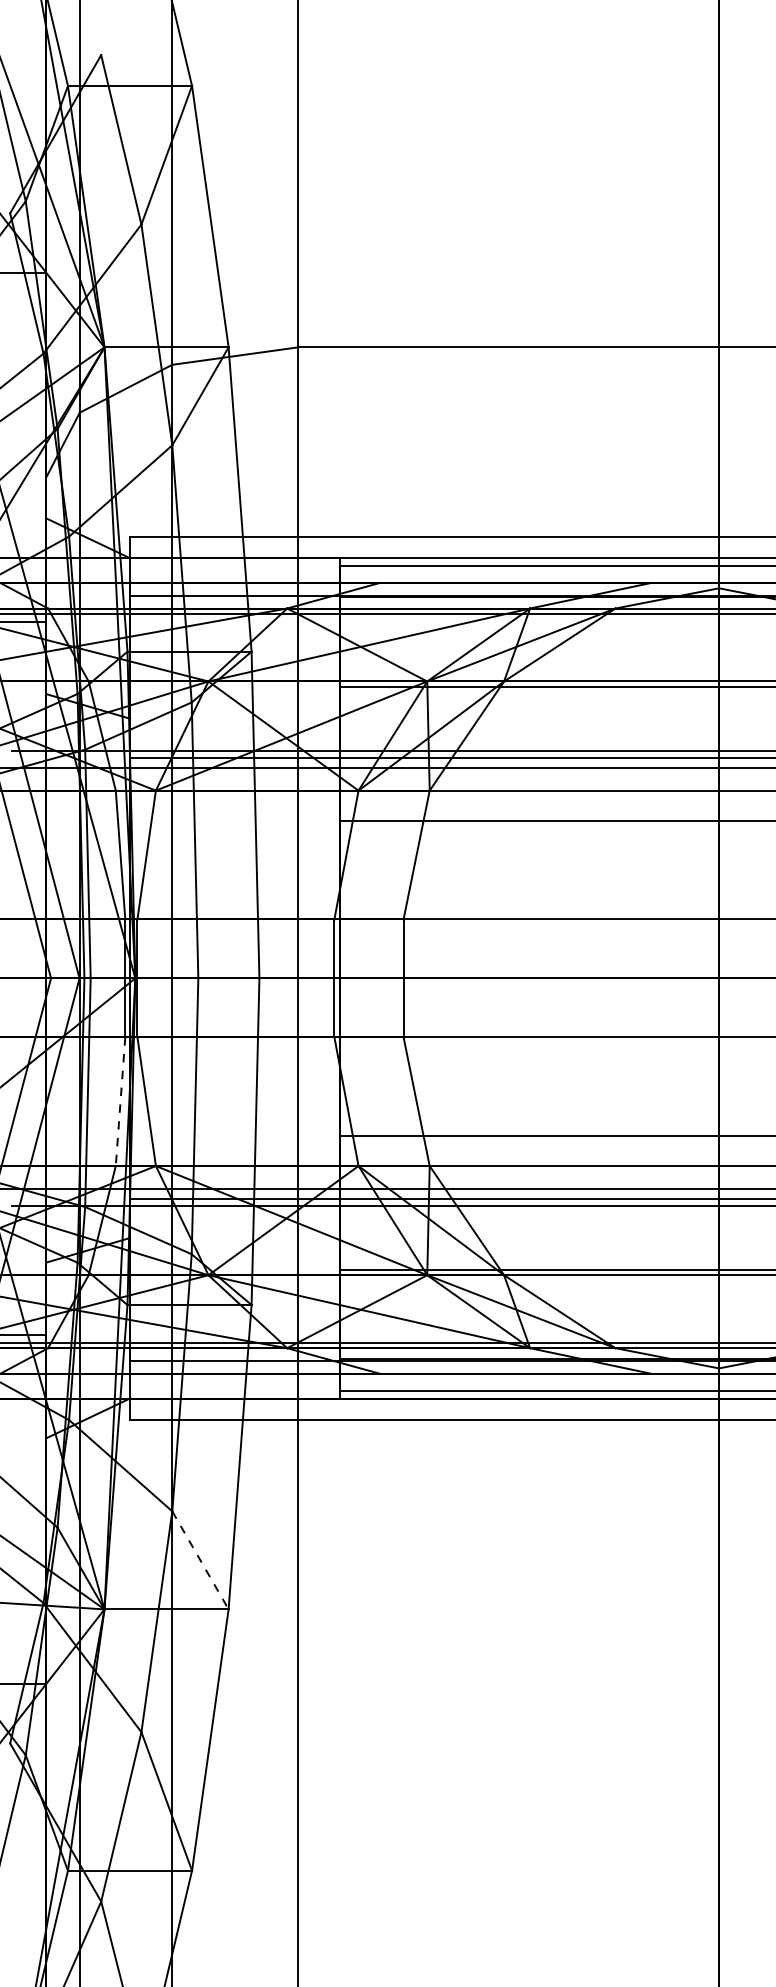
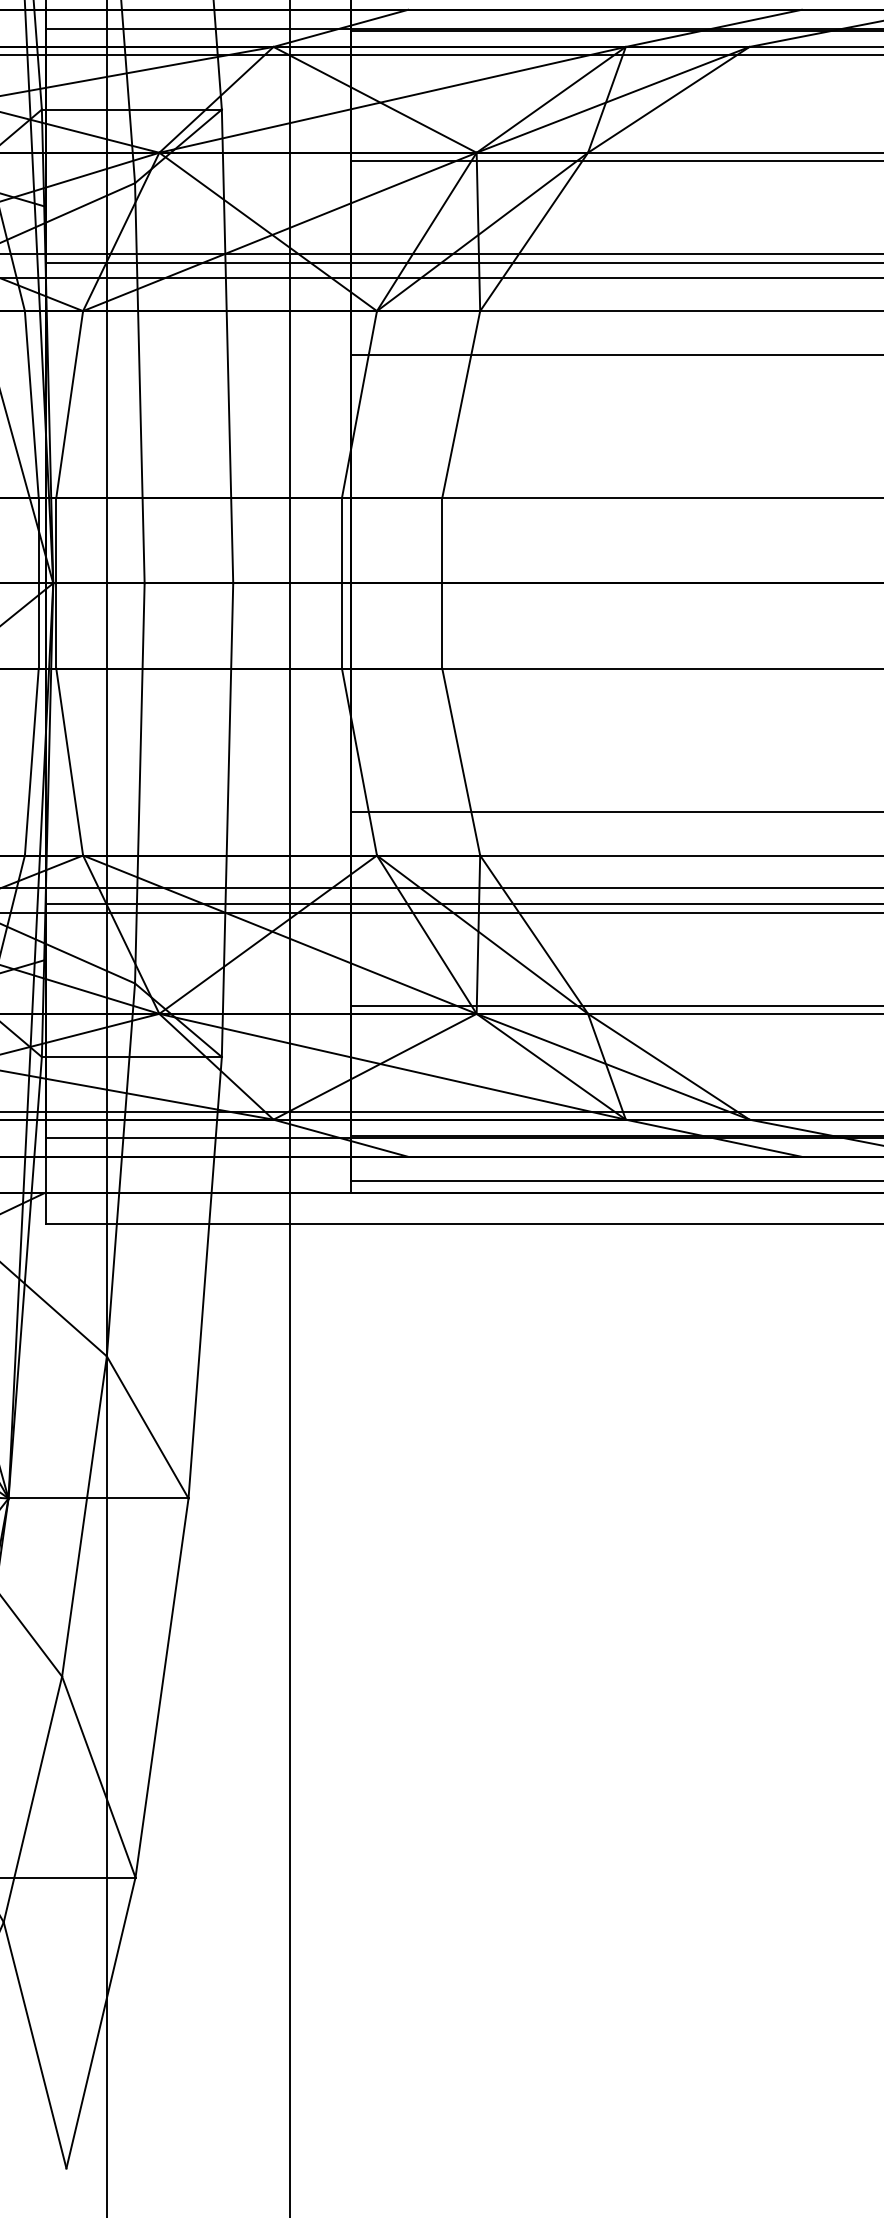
line: (120, 1101) -> (31, 761), dashed -> solid
line: (200, 1560) -> (147, 1427), dashed -> solid

